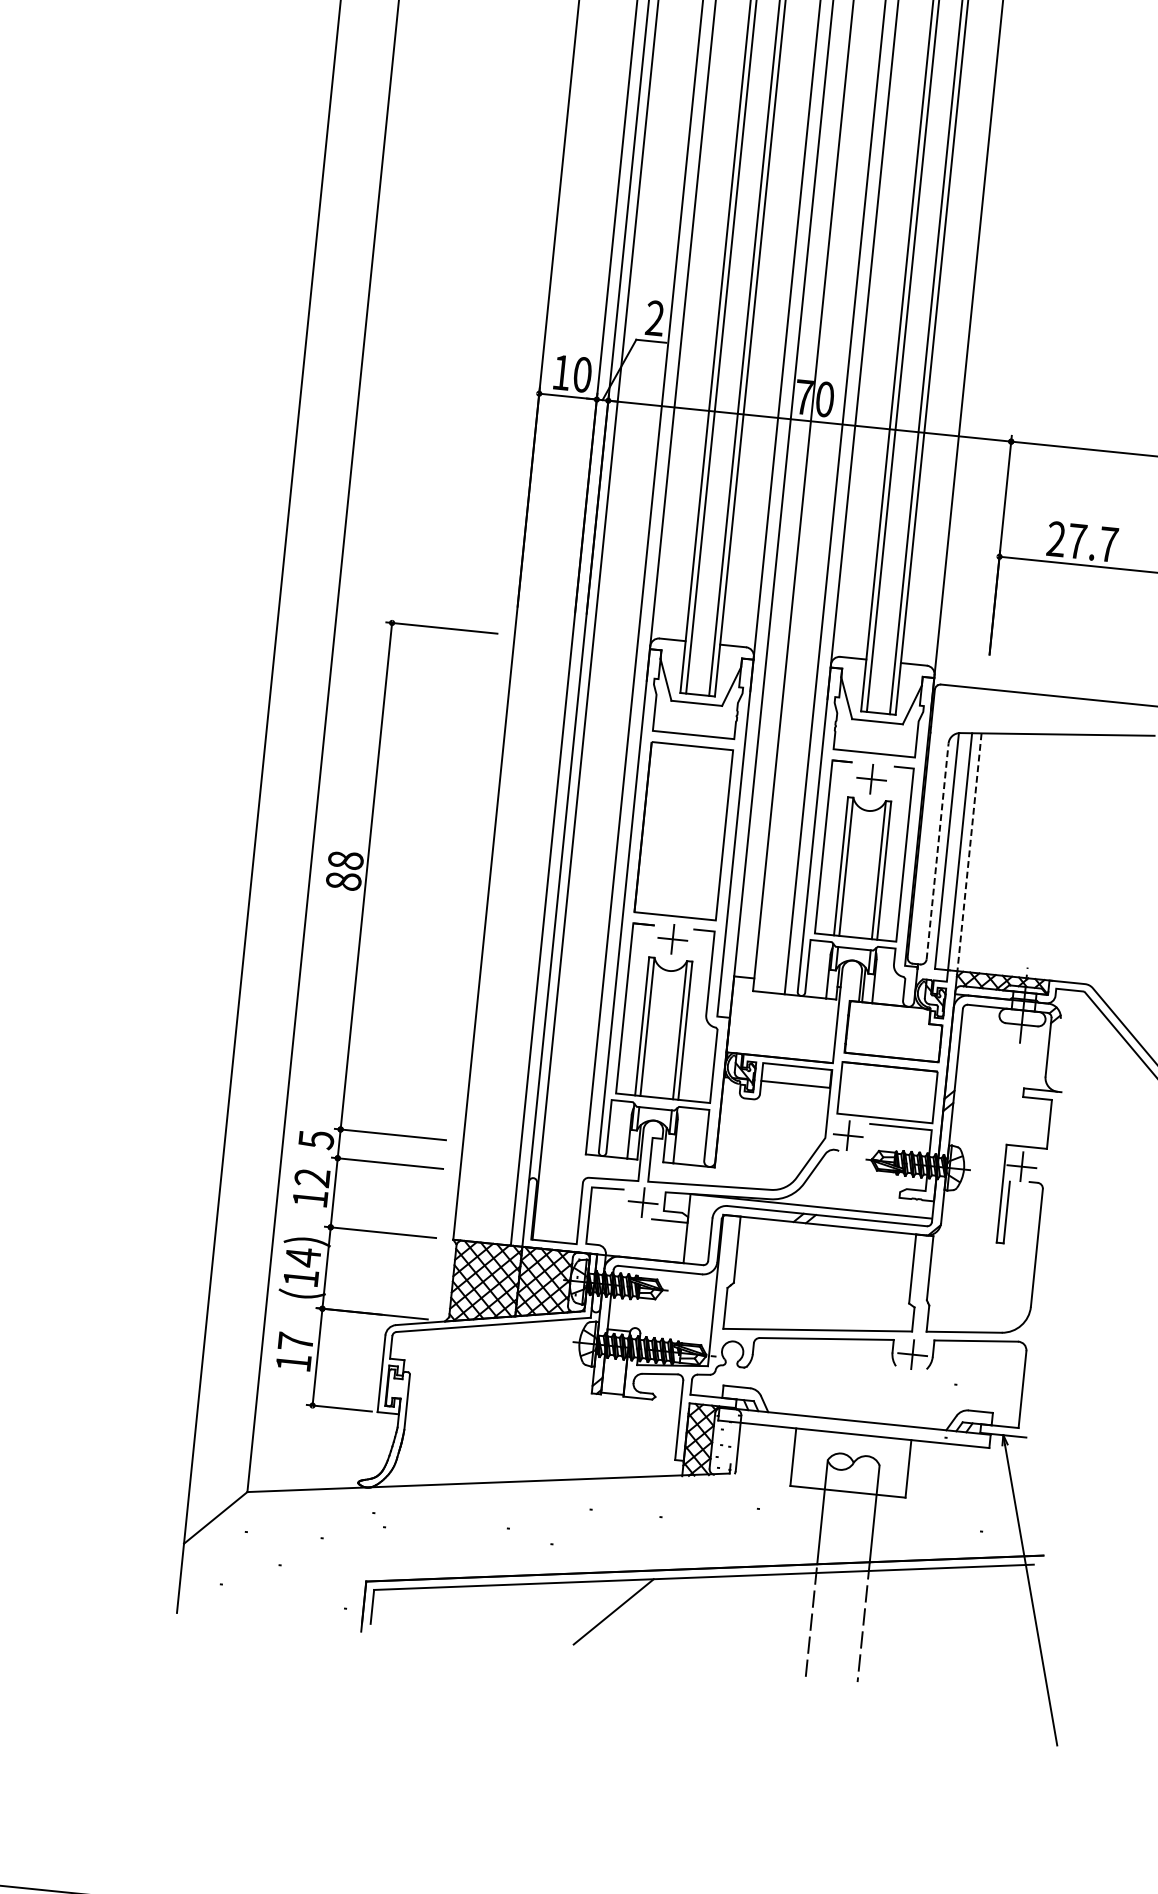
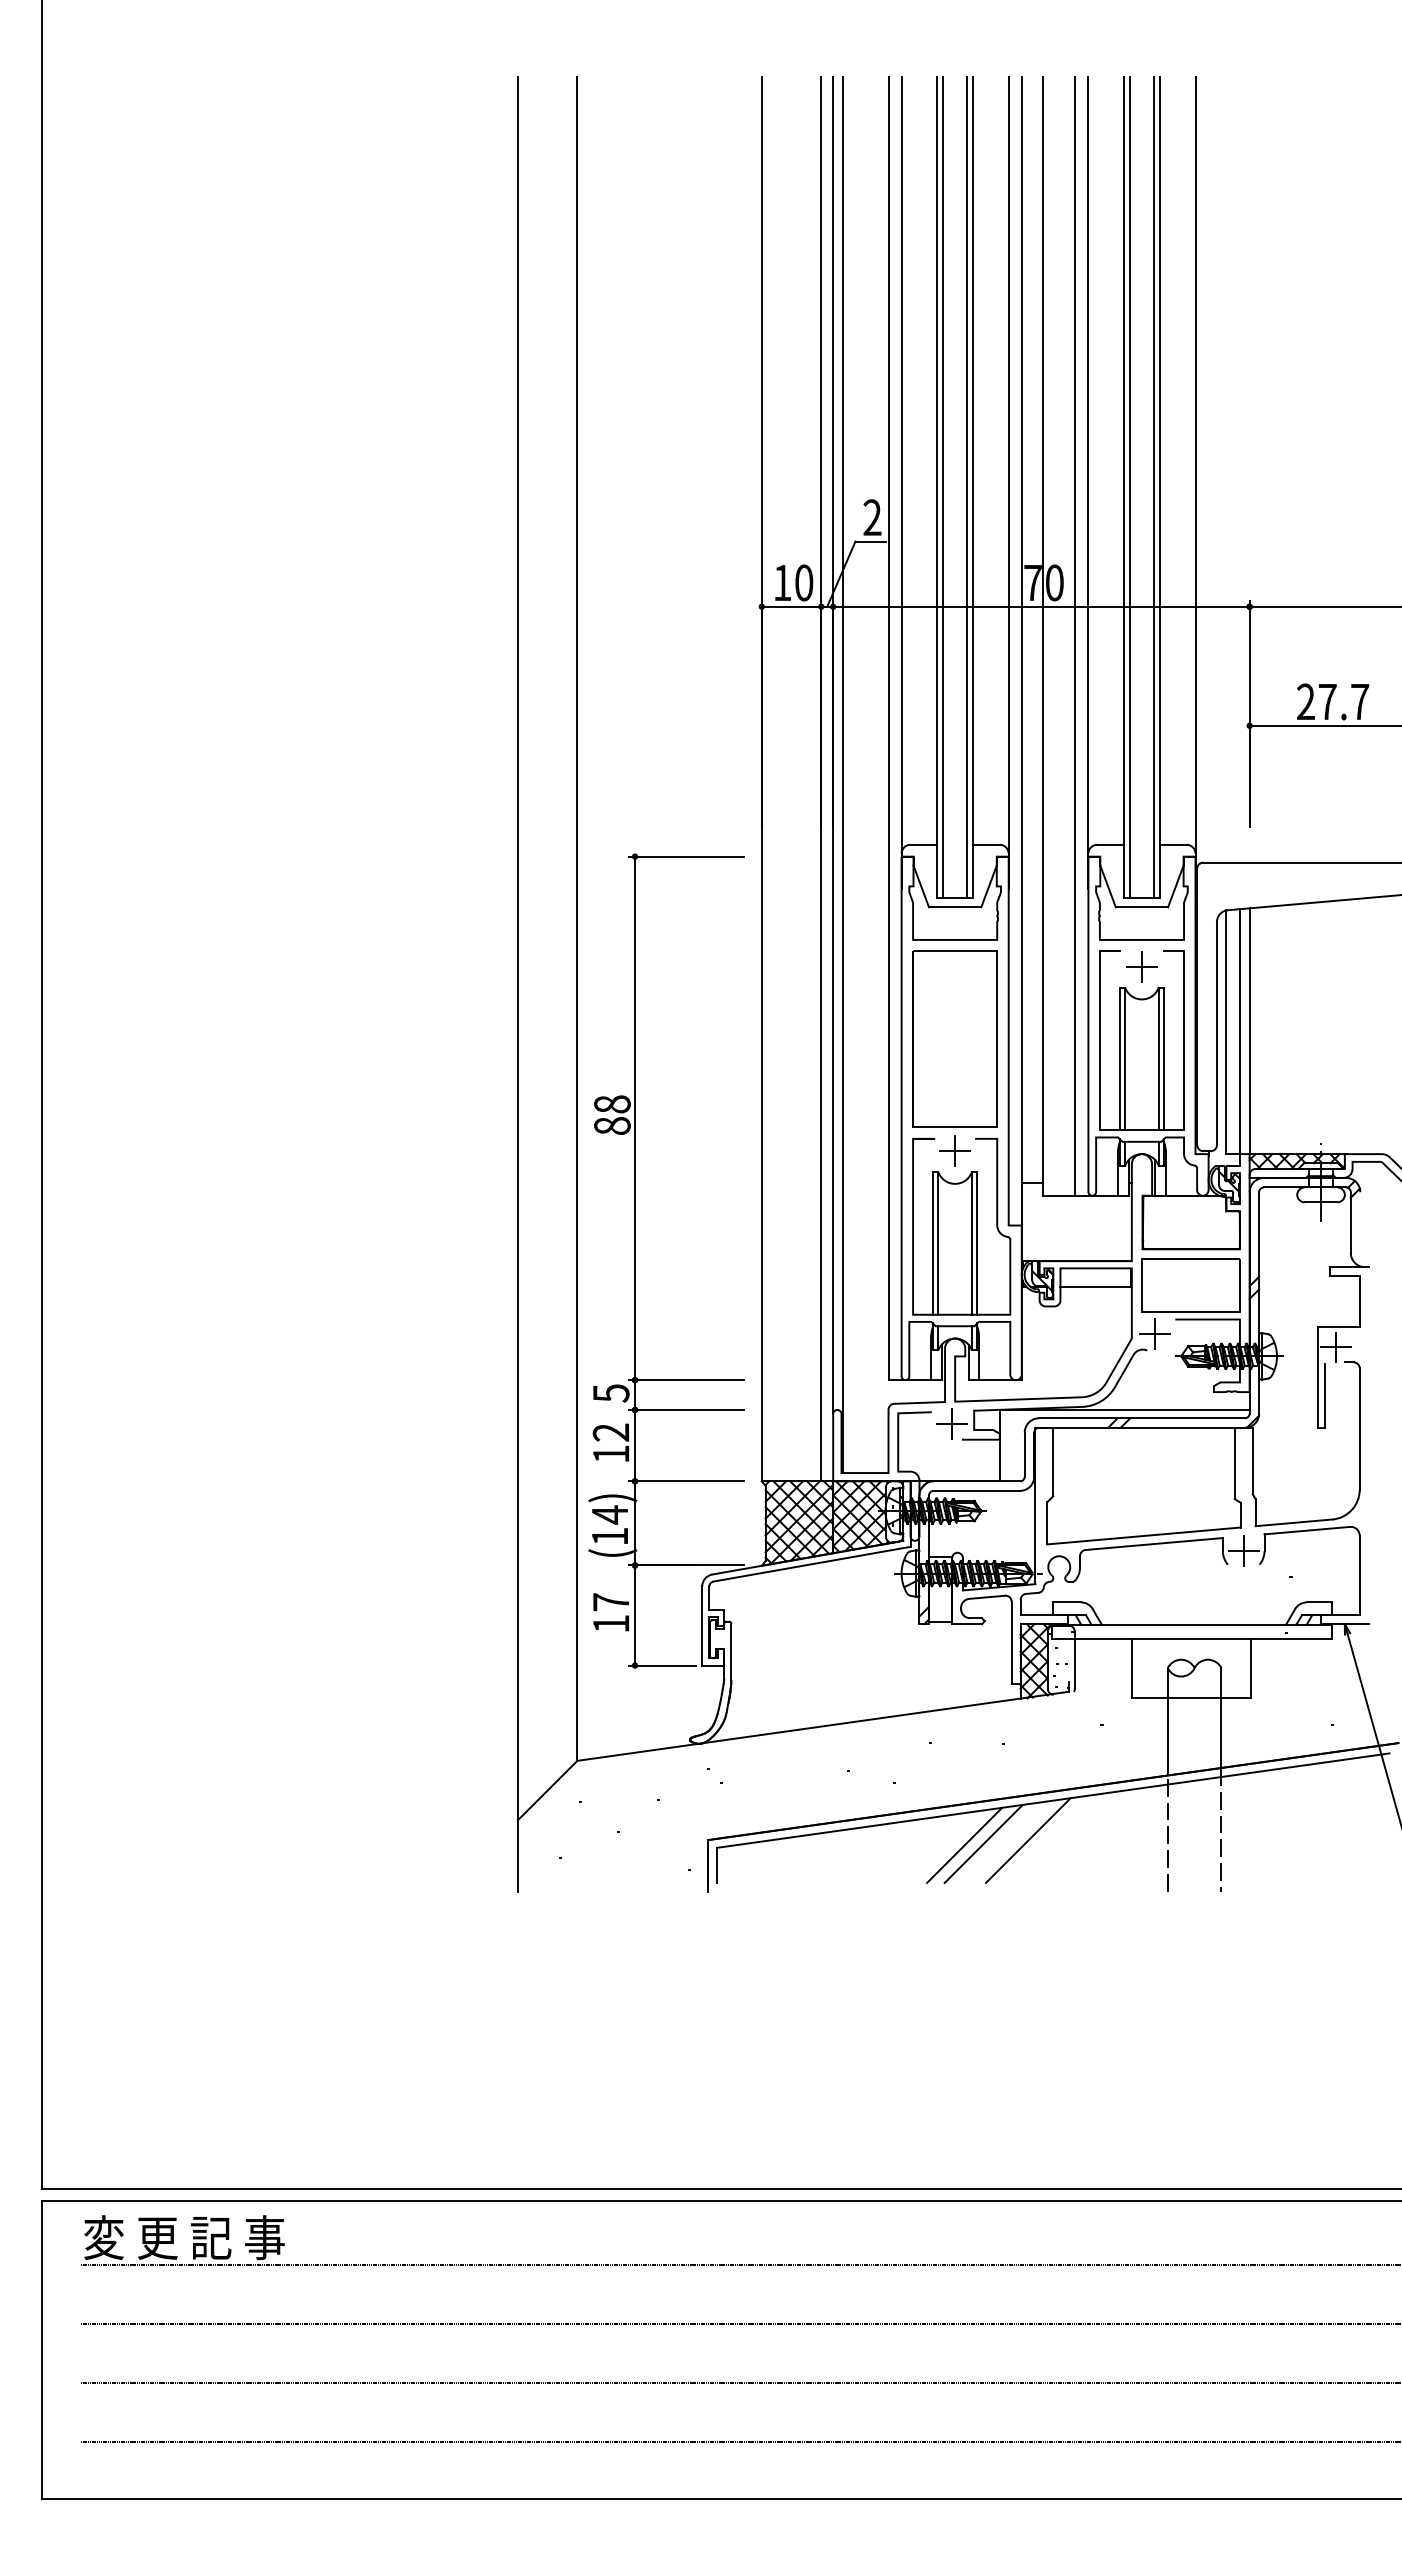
line: (937, 851) -> (1216, 1033), dashed -> solid
line: (969, 852) -> (1249, 1031), dashed -> solid
line: (632, 1611) -> (983, 1843), added
line: (675, 1613) -> (1027, 1840), added

